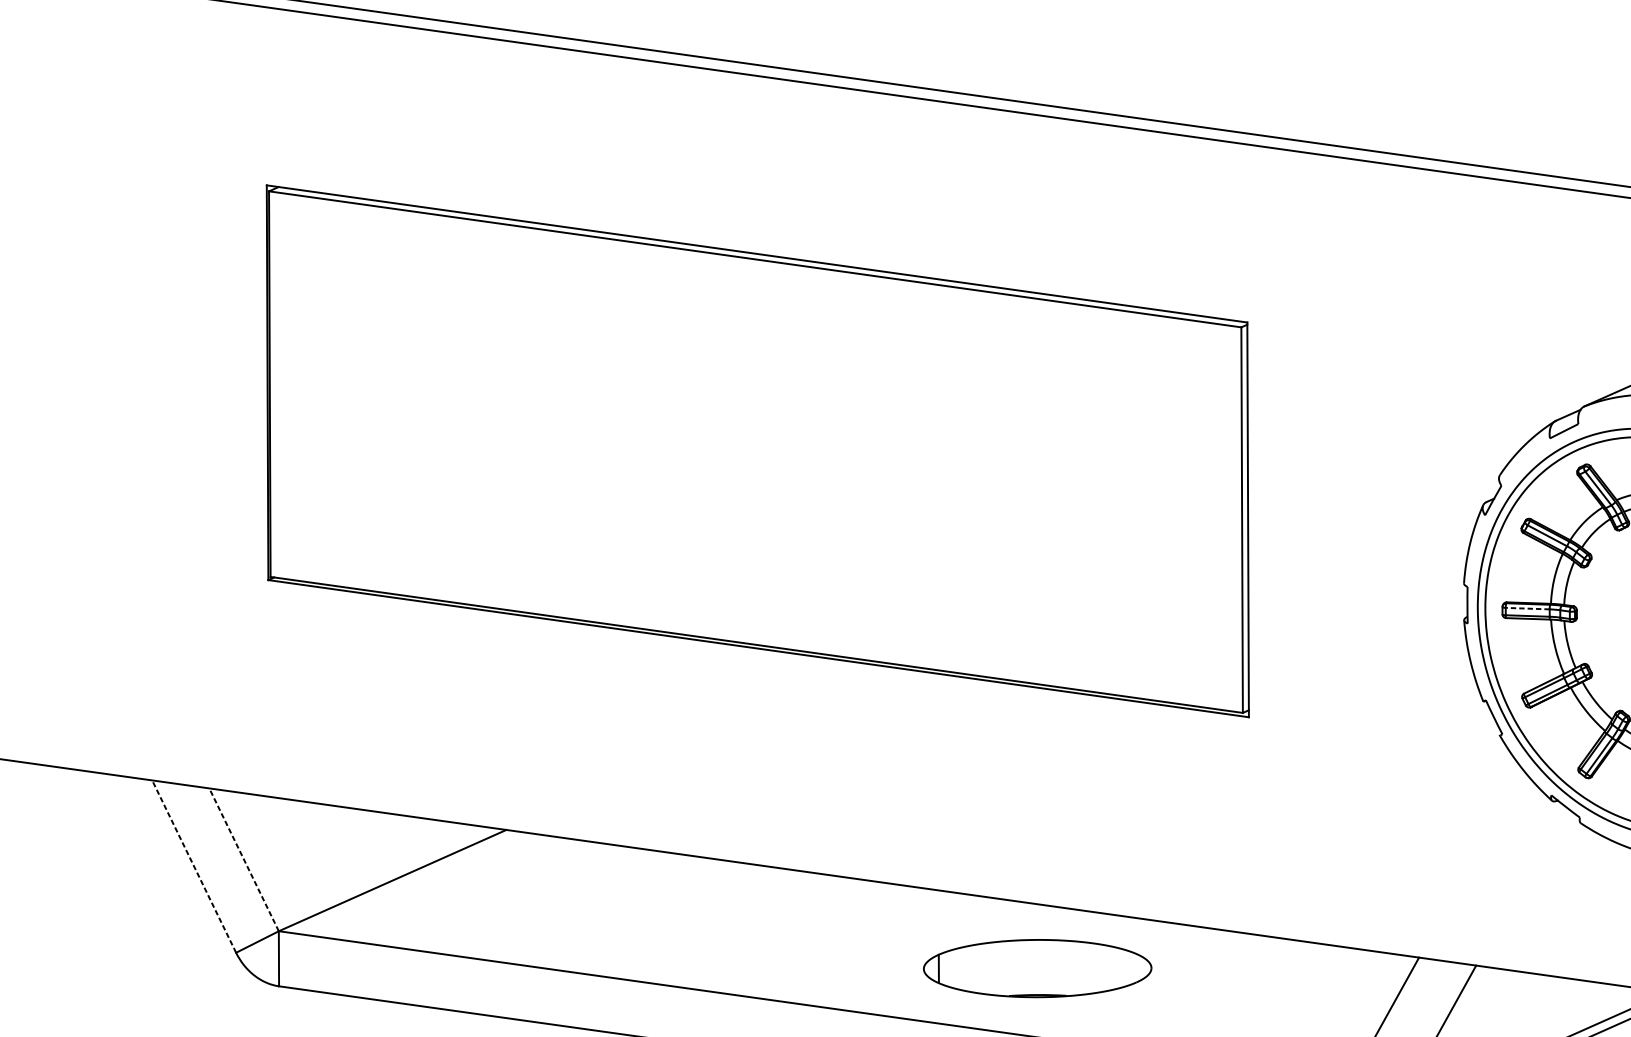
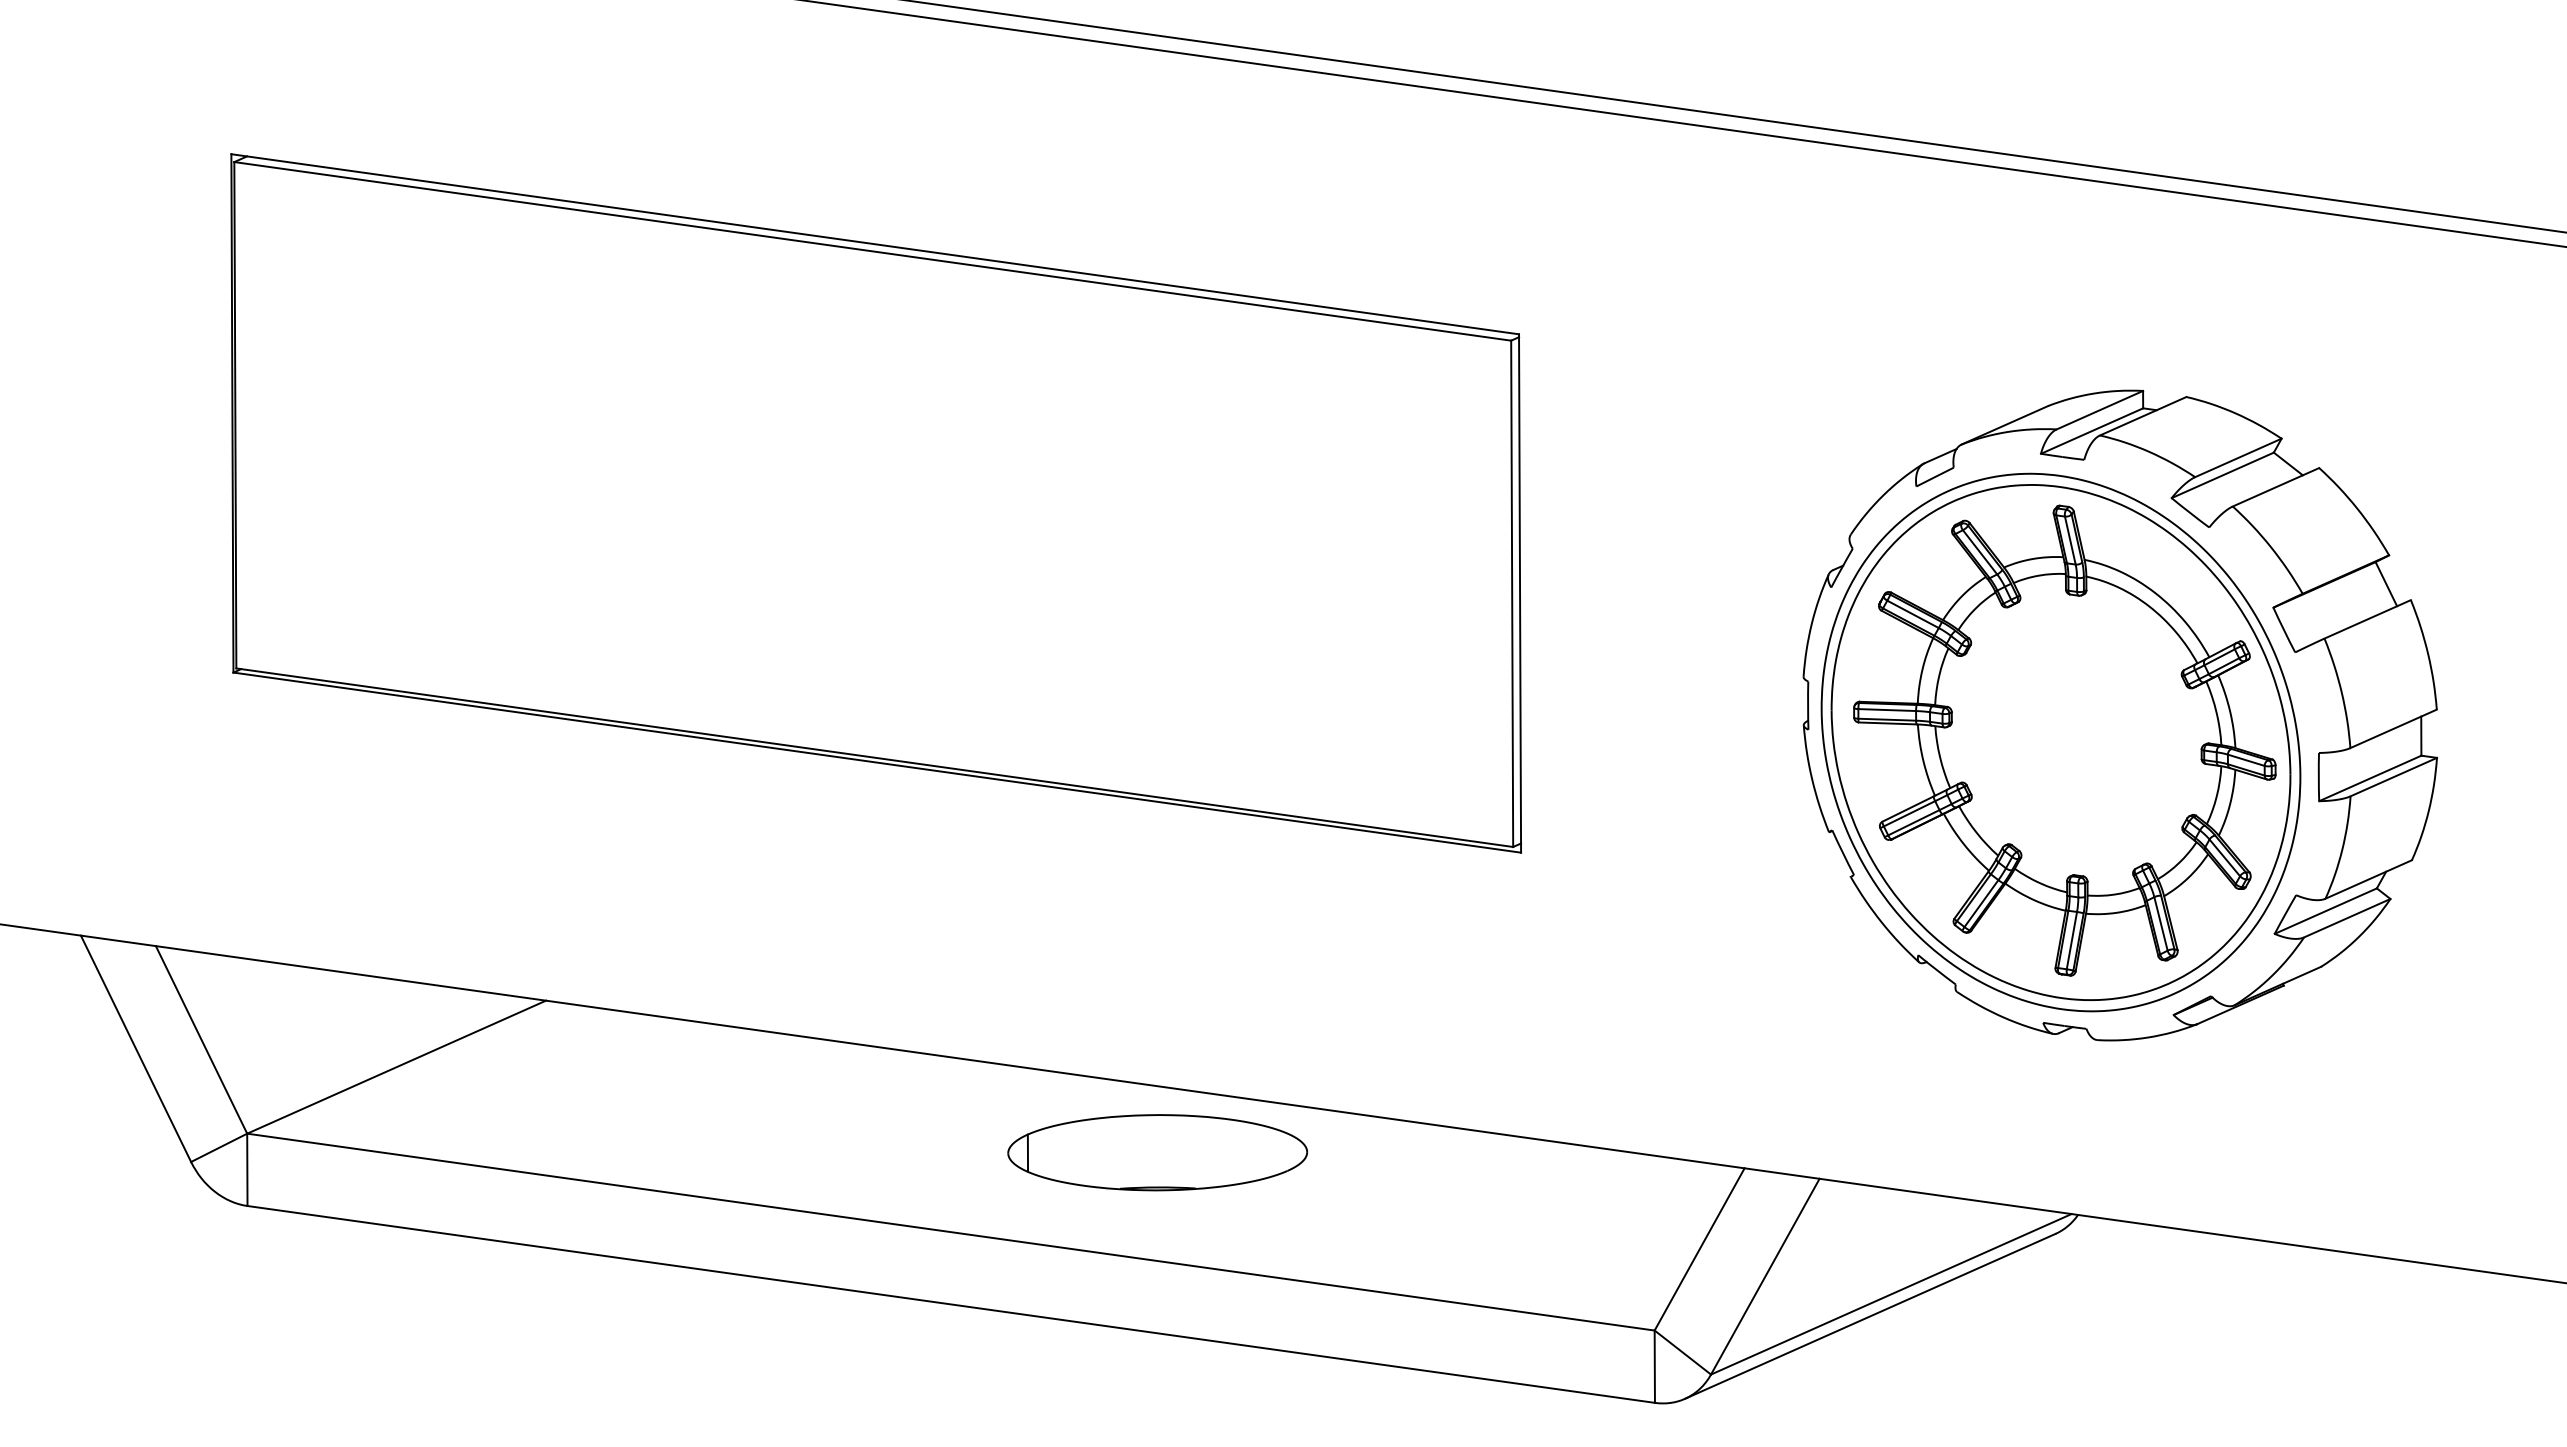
line: (1527, 608) -> (1887, 710), dashed -> solid
line: (244, 859) -> (201, 1039), dashed -> solid
line: (194, 866) -> (136, 1048), dashed -> solid
part: (1037, 968) -> (1157, 1152), moved

